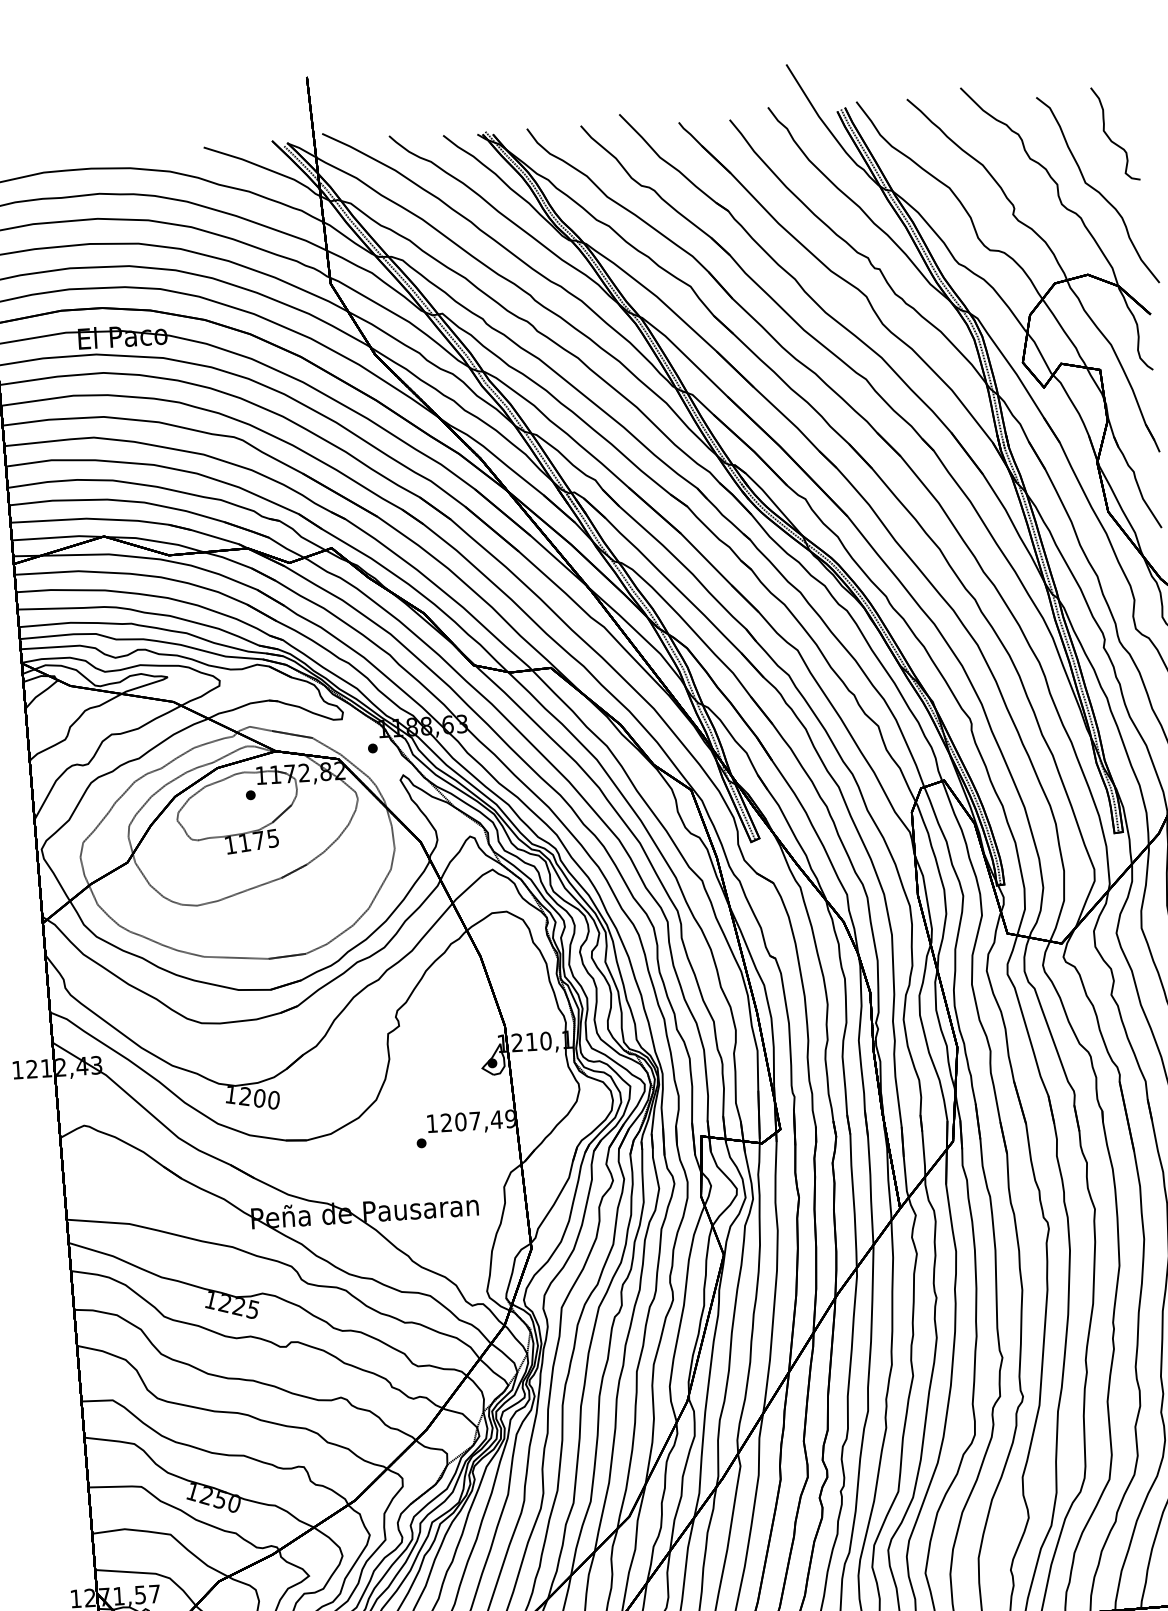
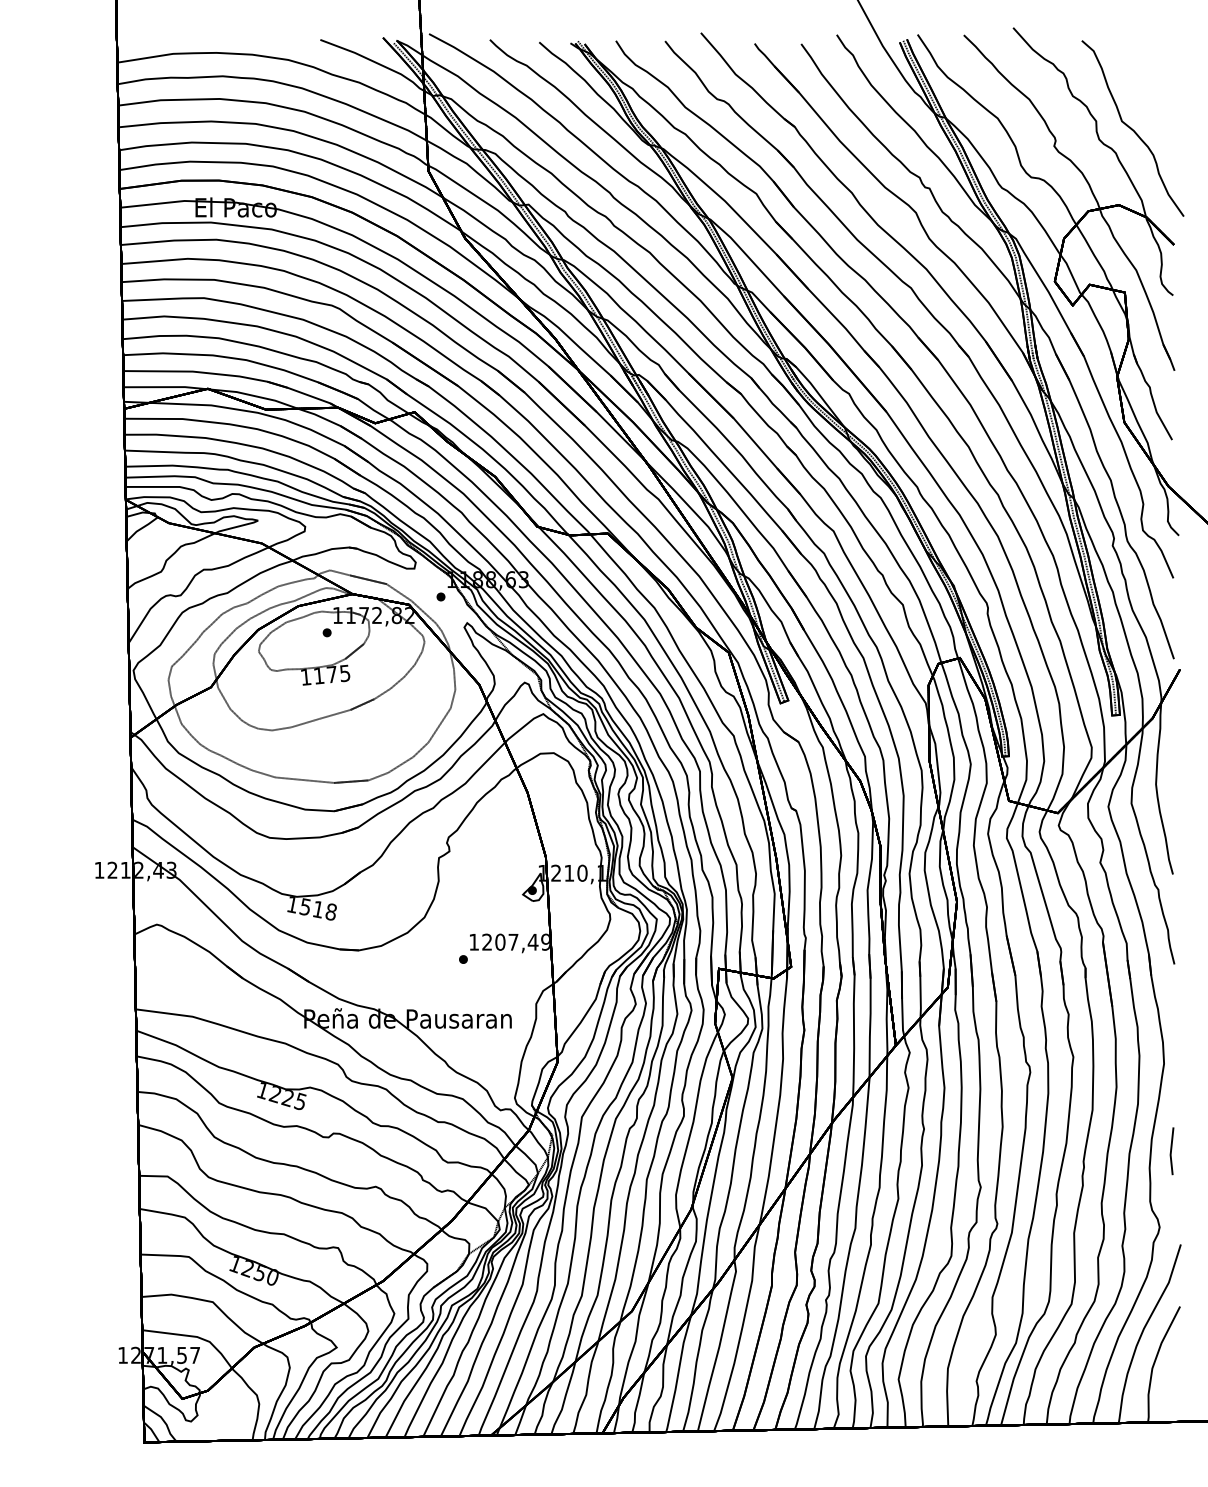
curve: (1109, 136) -> (1146, 80), removed
text: (258, 1098) -> (317, 909), 1200 -> 1518

